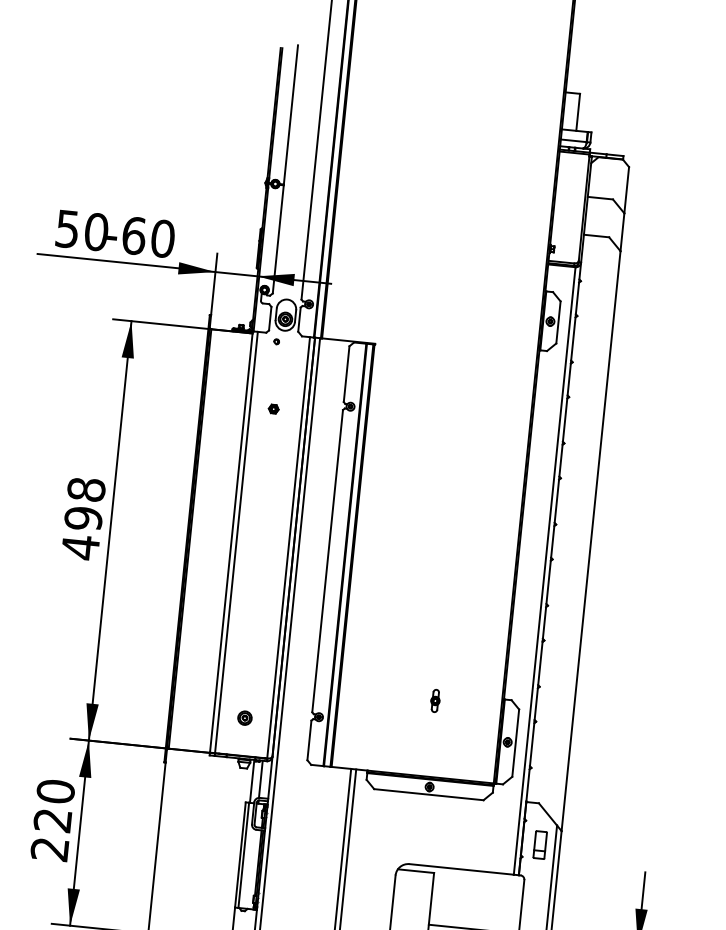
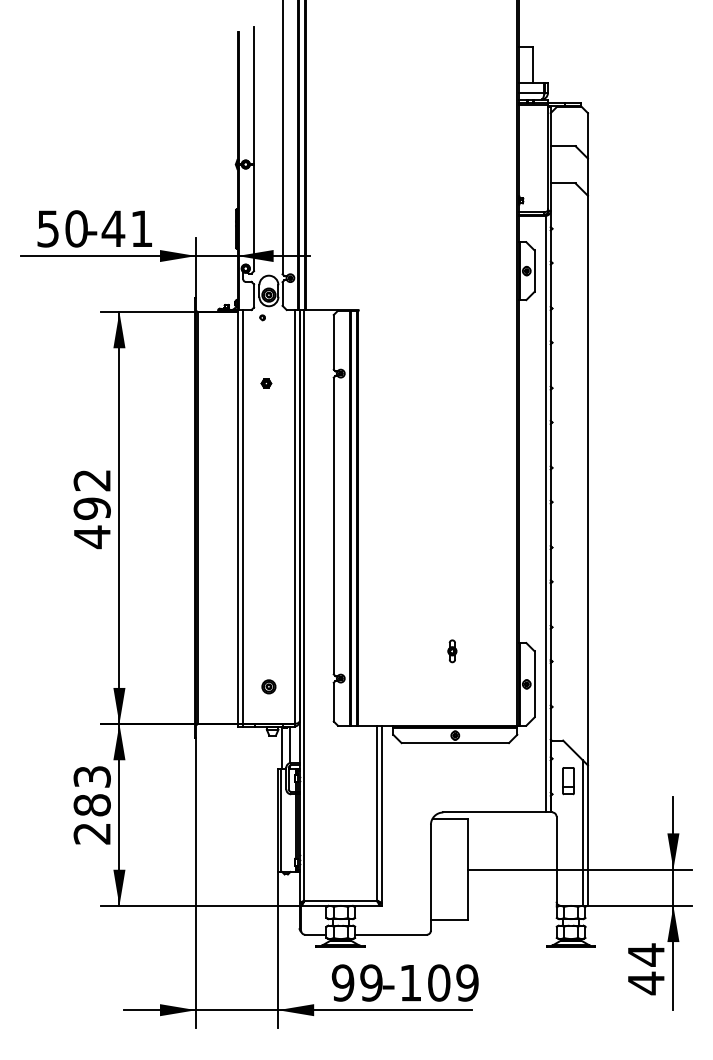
text: (148, 236) -> (127, 228), -60 -> -41
text: (85, 489) -> (91, 480), 498 -> 492
text: (53, 805) -> (91, 790), 220 -> 283

